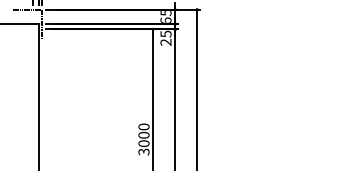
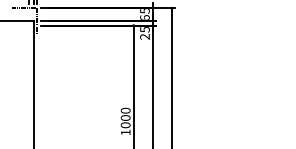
text: (143, 151) -> (125, 132), 3000 -> 1000

